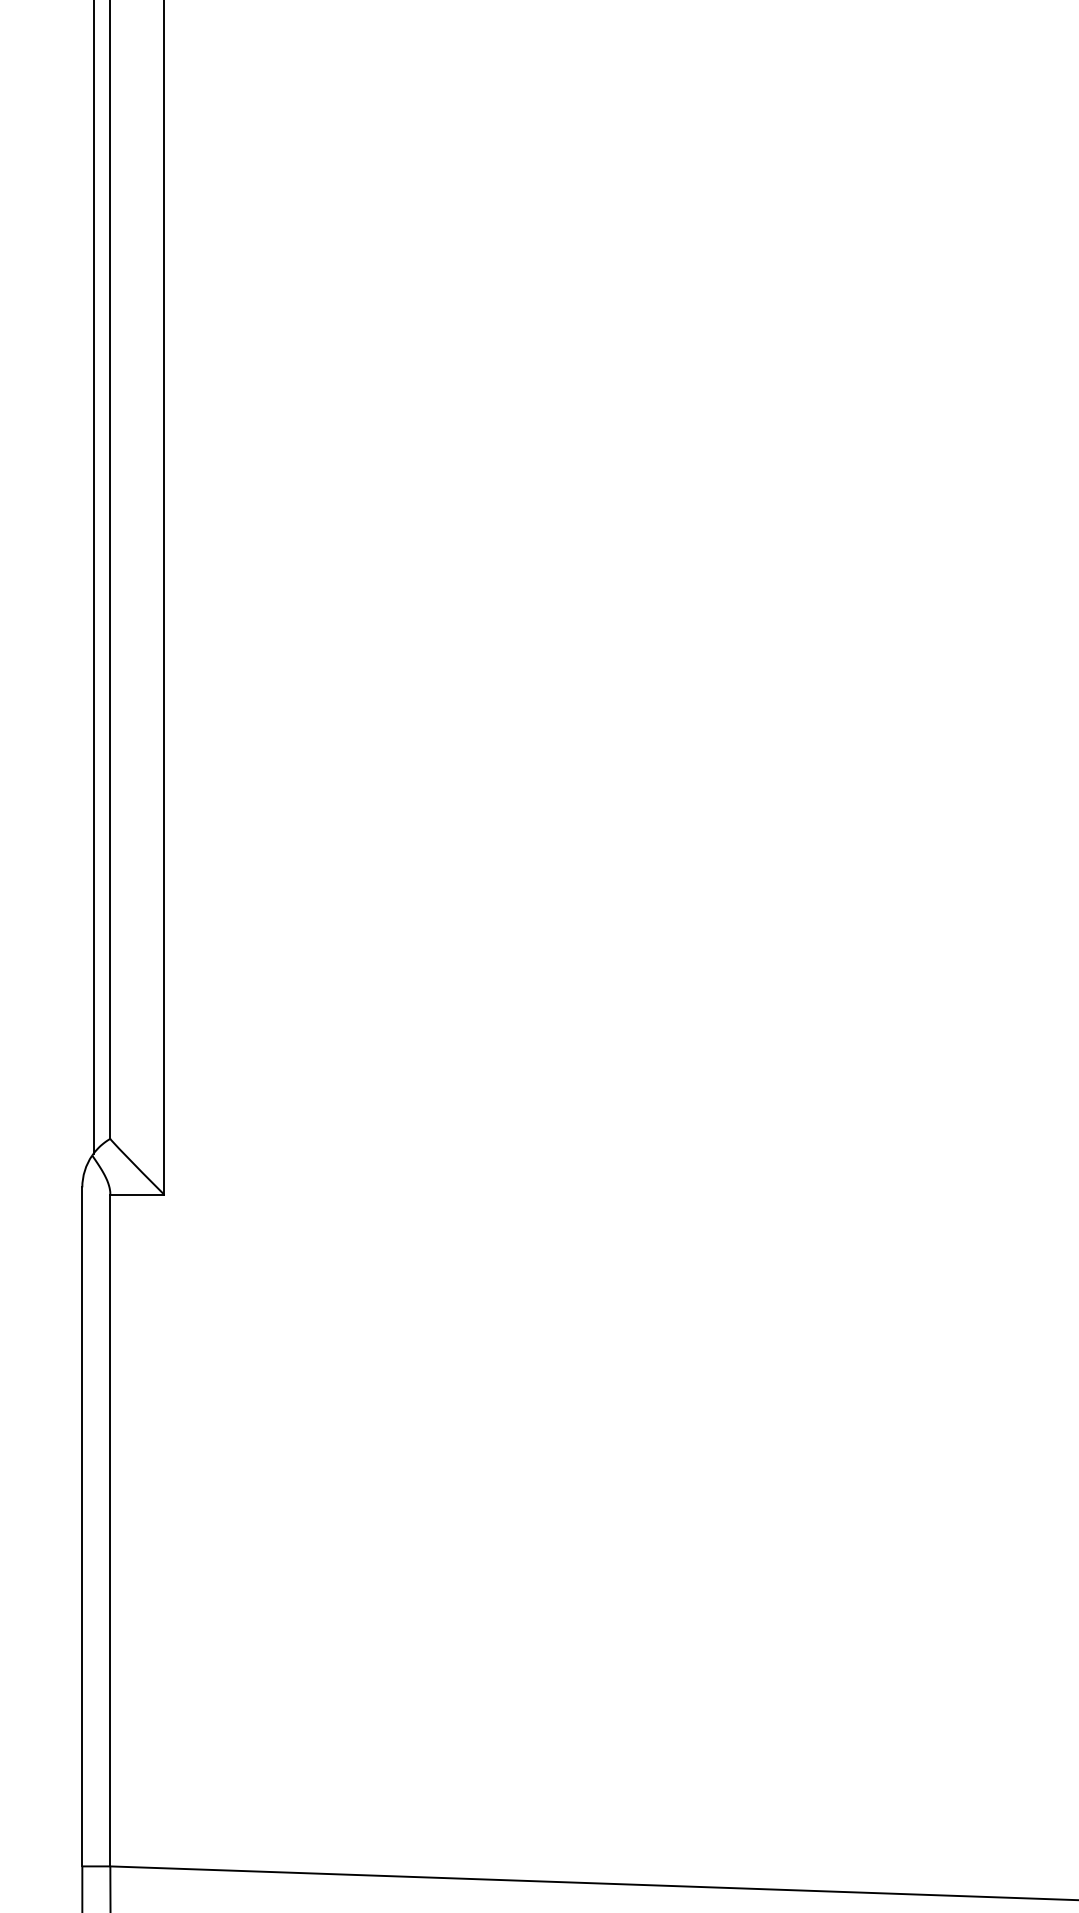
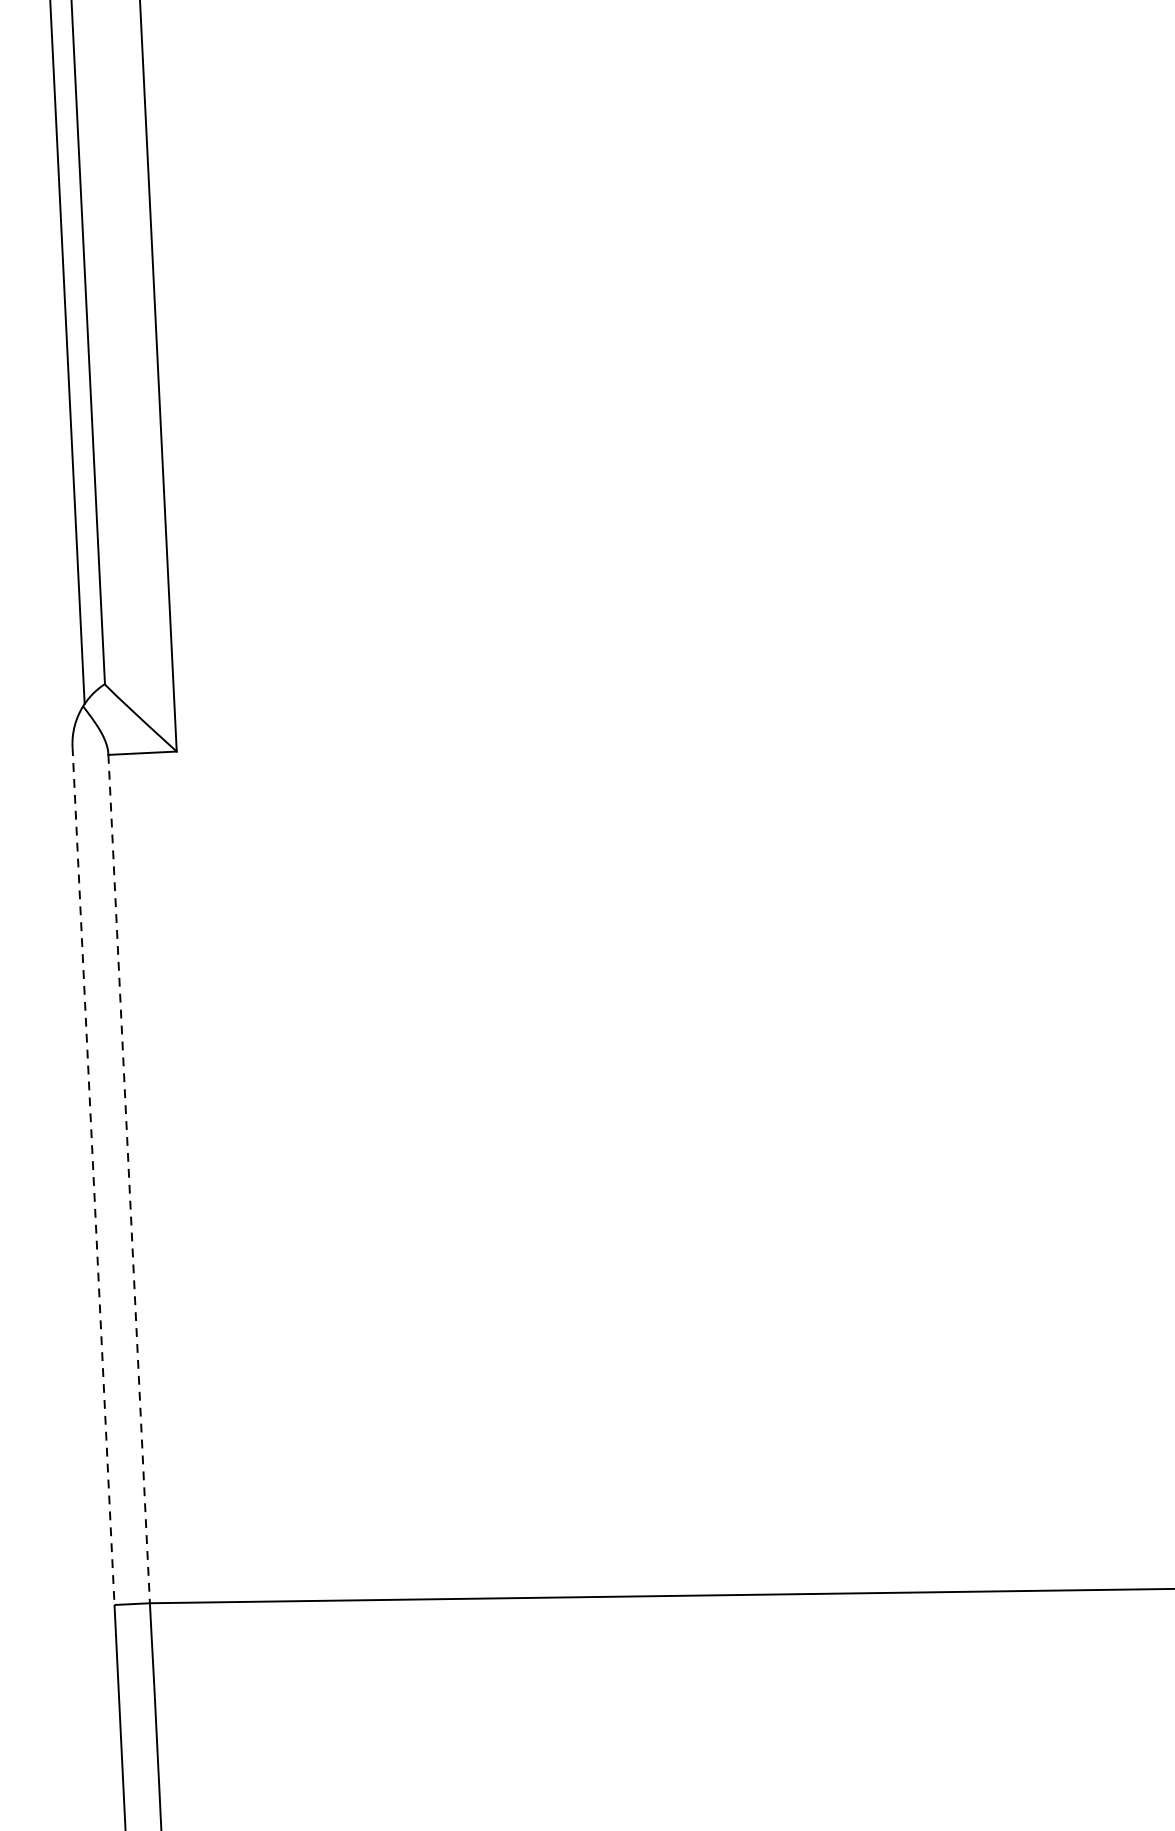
line: (82, 1526) -> (93, 1175), solid -> dashed
line: (110, 1530) -> (129, 1178), solid -> dashed

